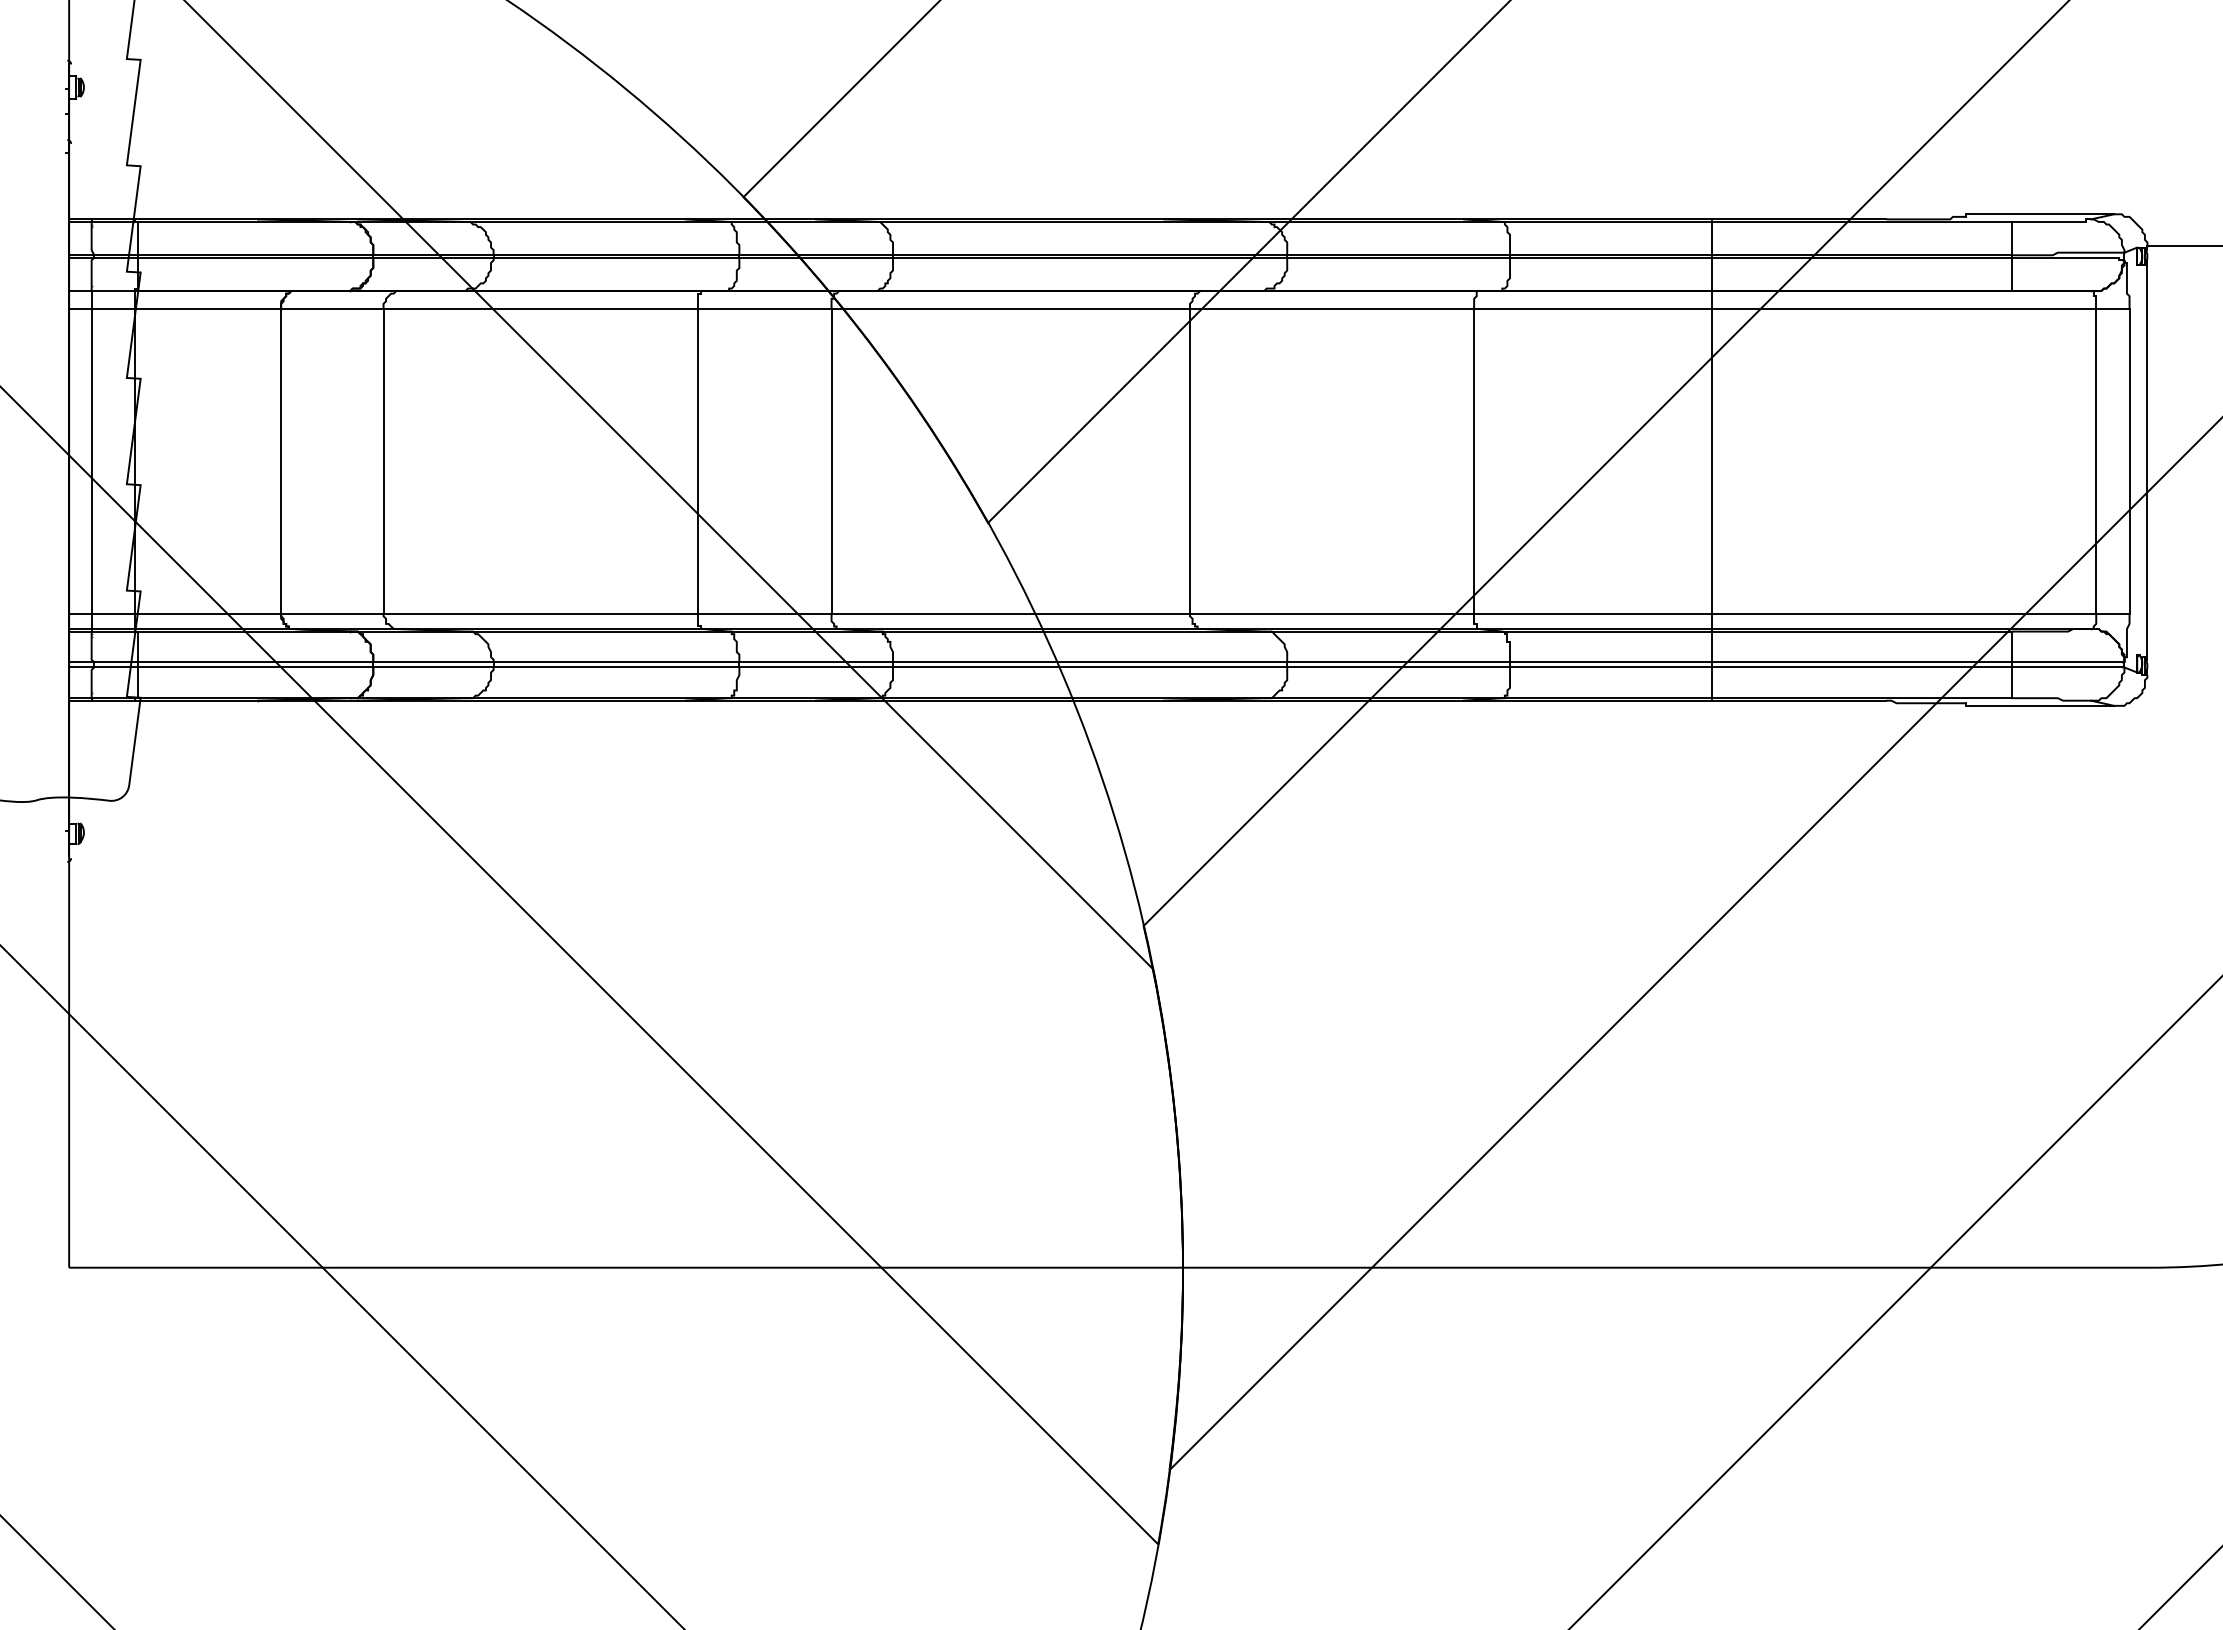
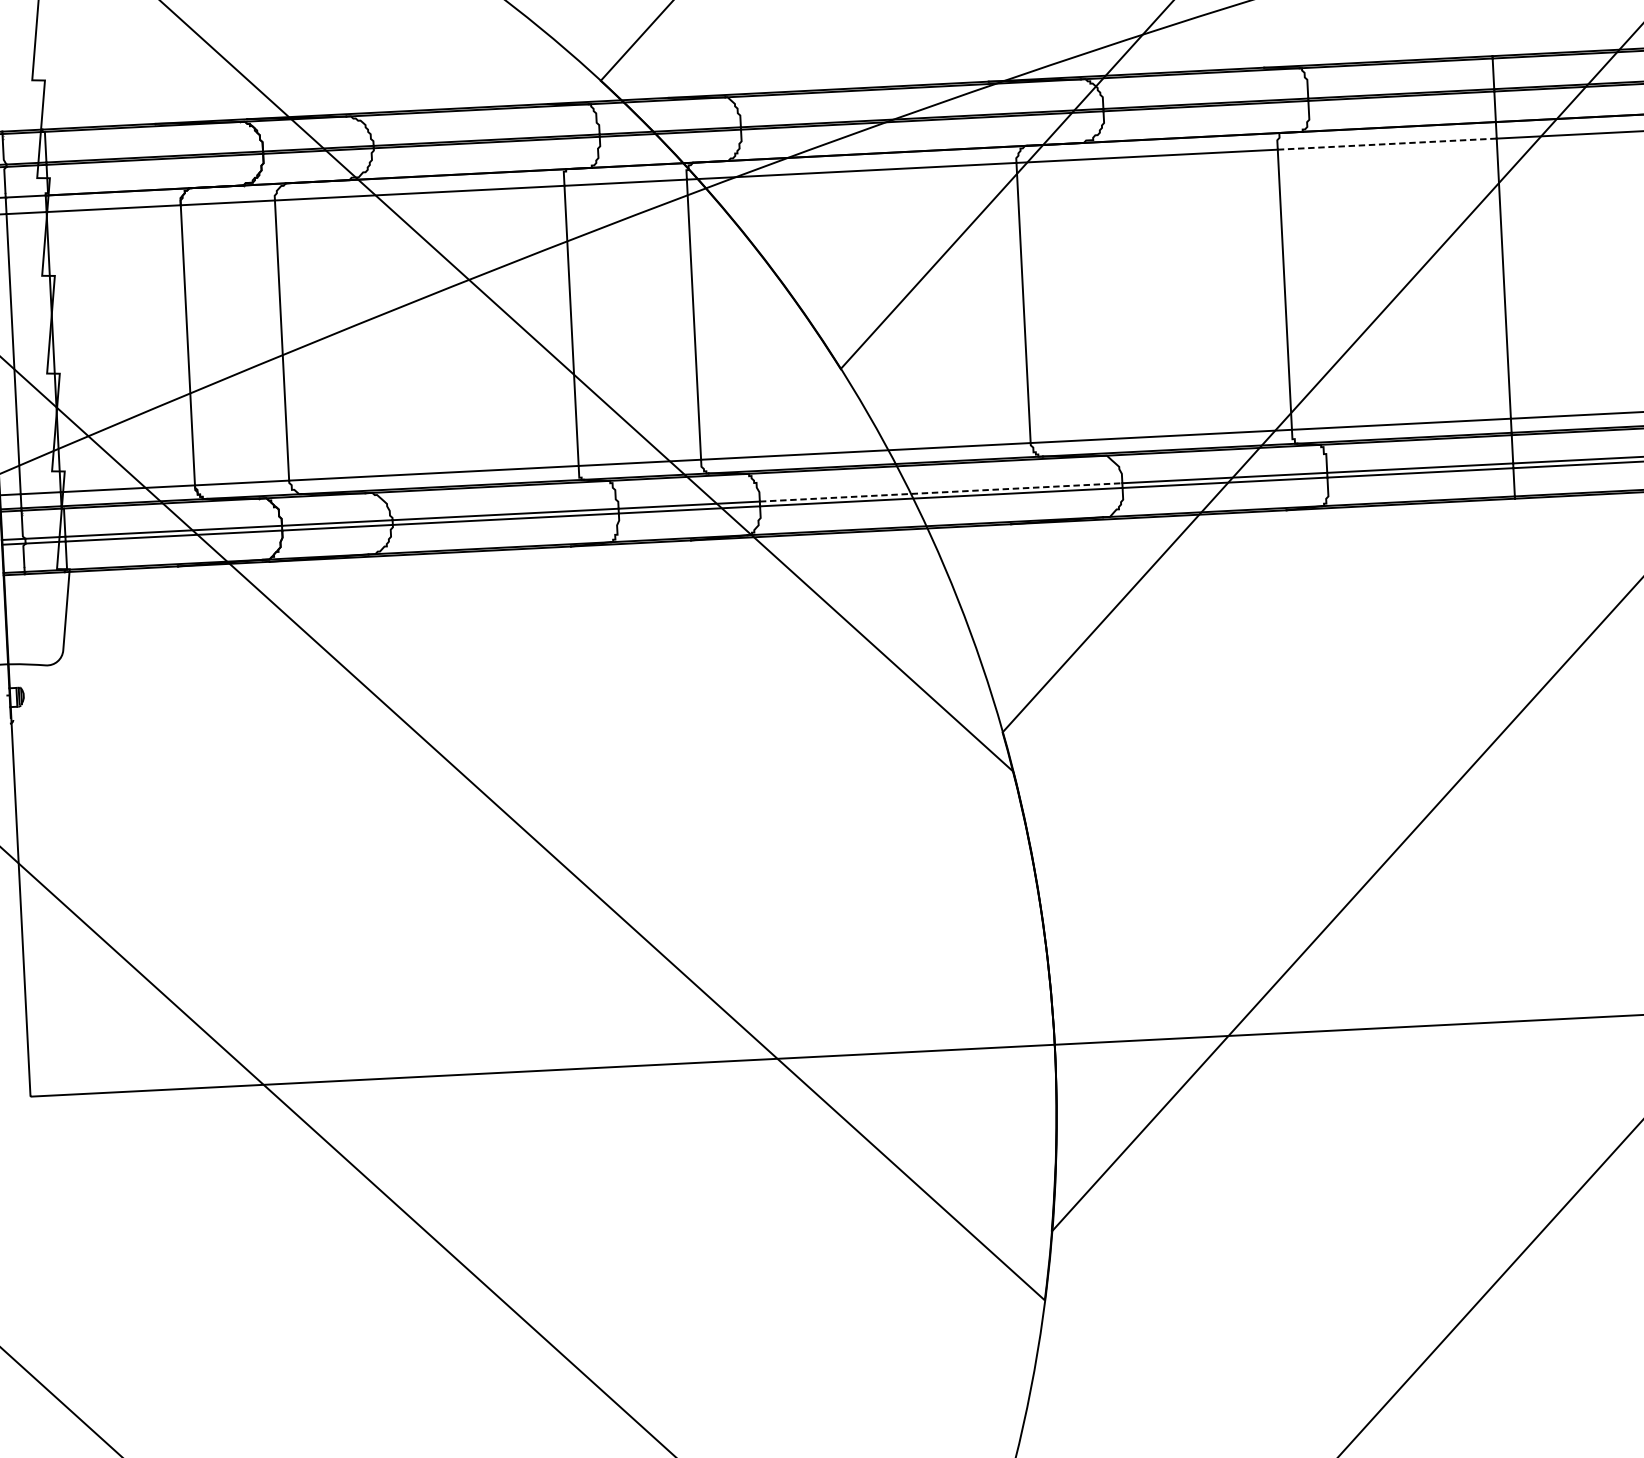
line: (1593, 309) -> (1387, 144), solid -> dashed
line: (1090, 662) -> (941, 492), solid -> dashed

